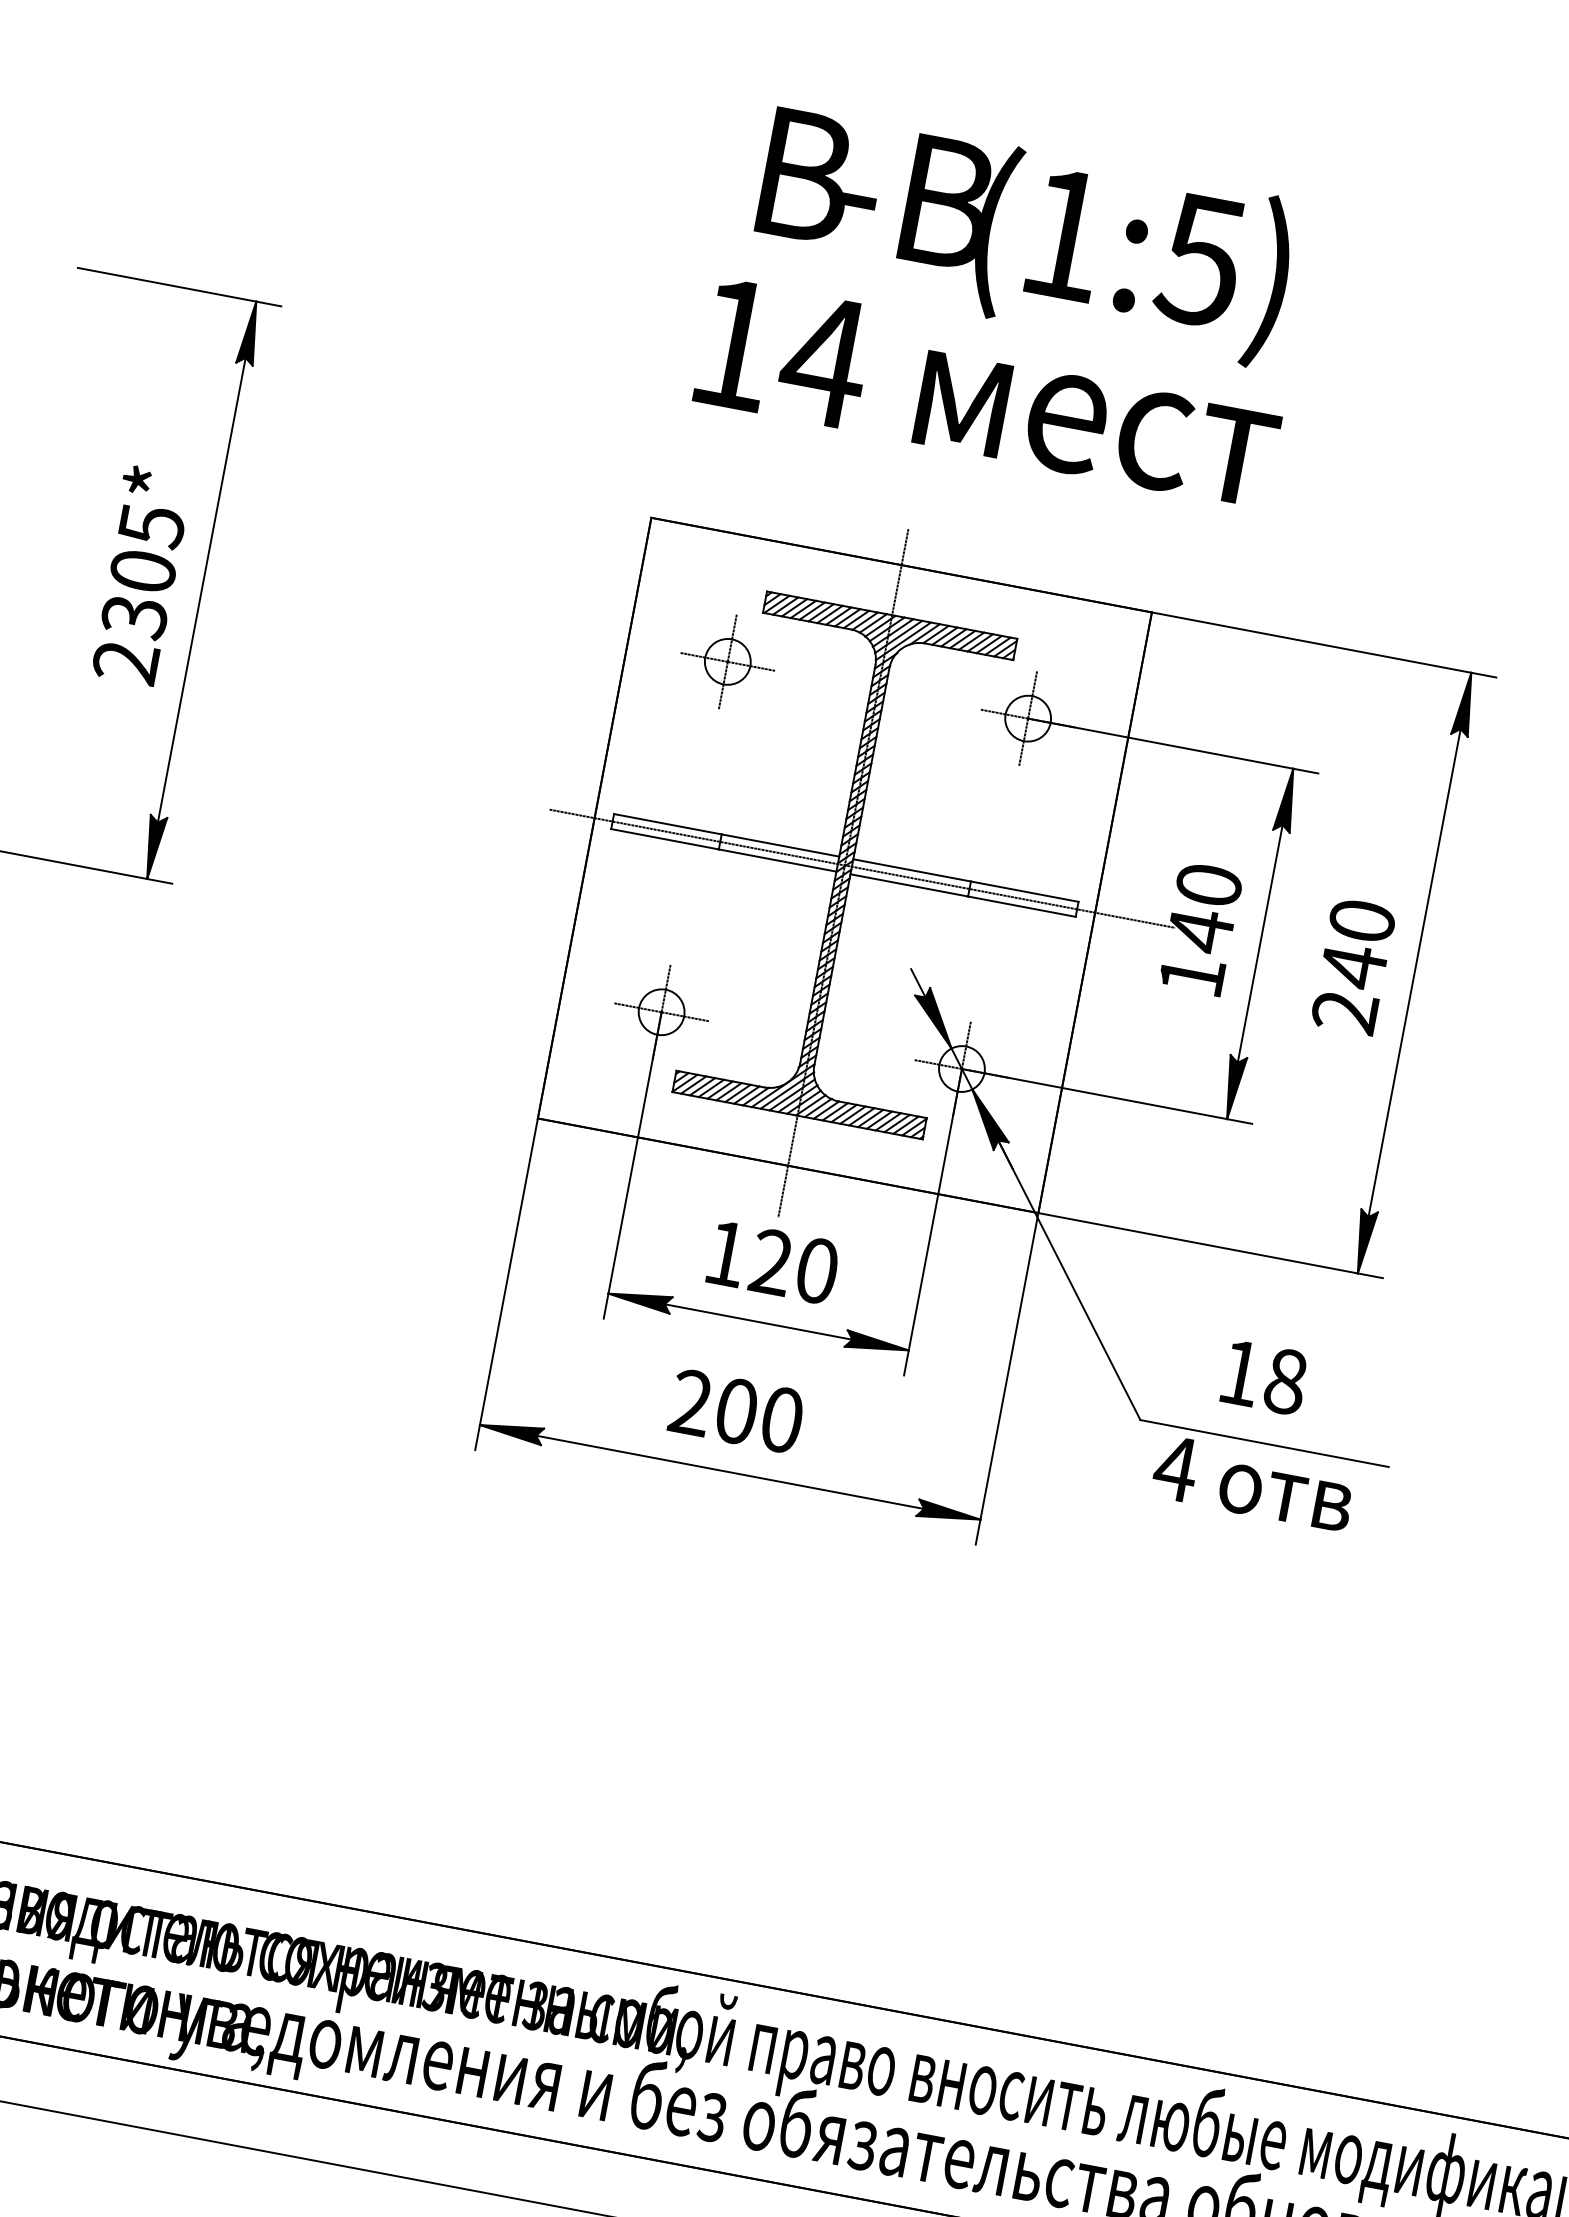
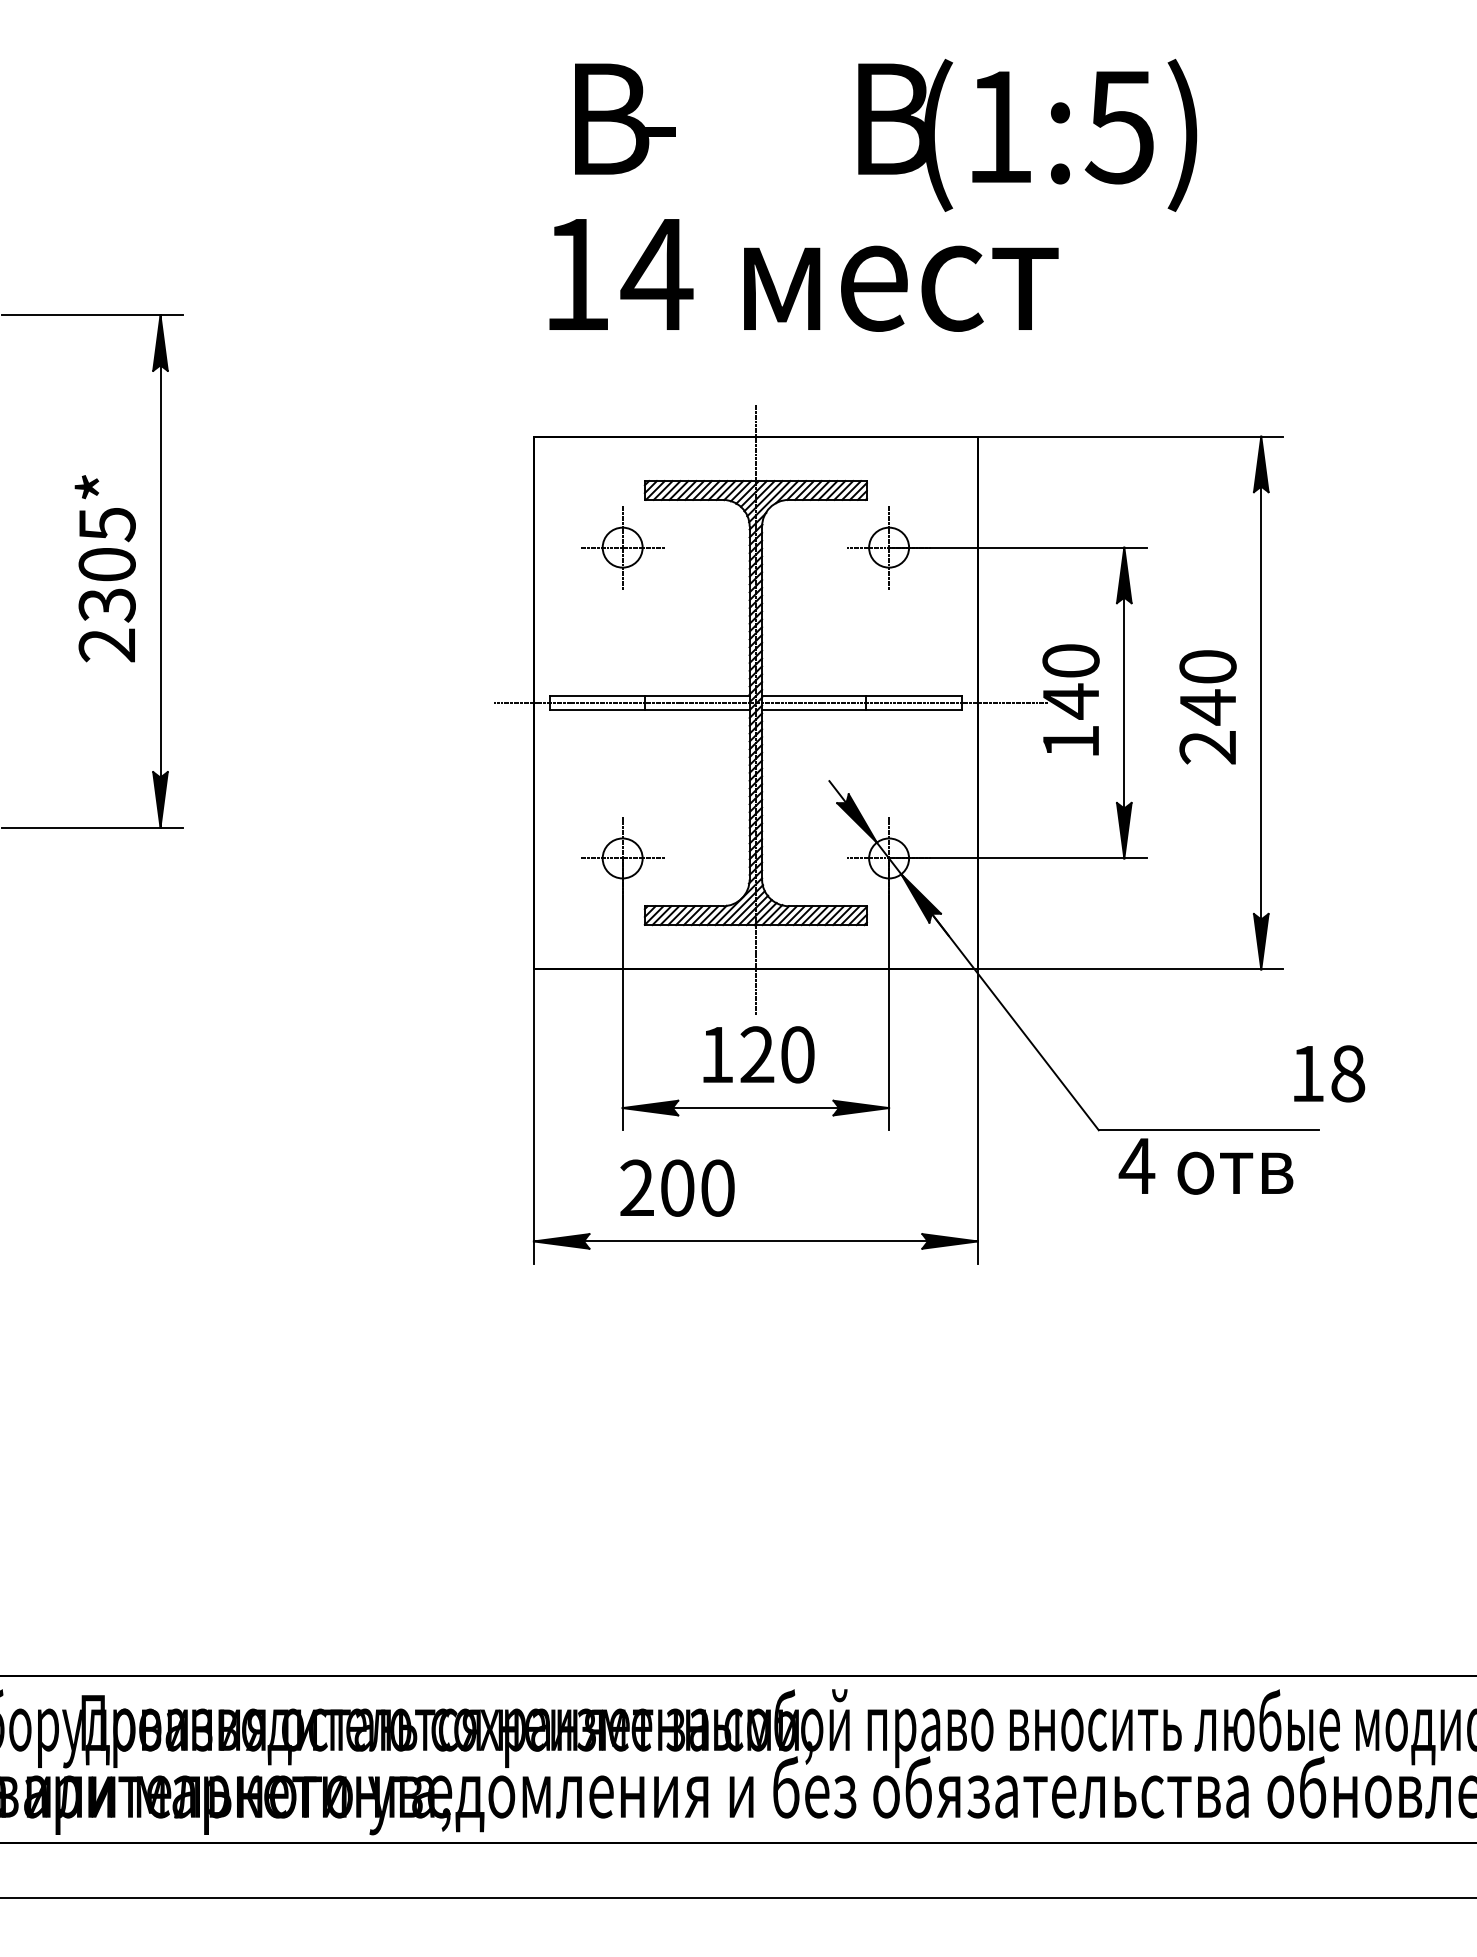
text: (1095, 248) -> (1027, 134), moved
text: (1264, 1377) -> (1329, 1073), moved
text: (736, 1410) -> (677, 1187), moved

